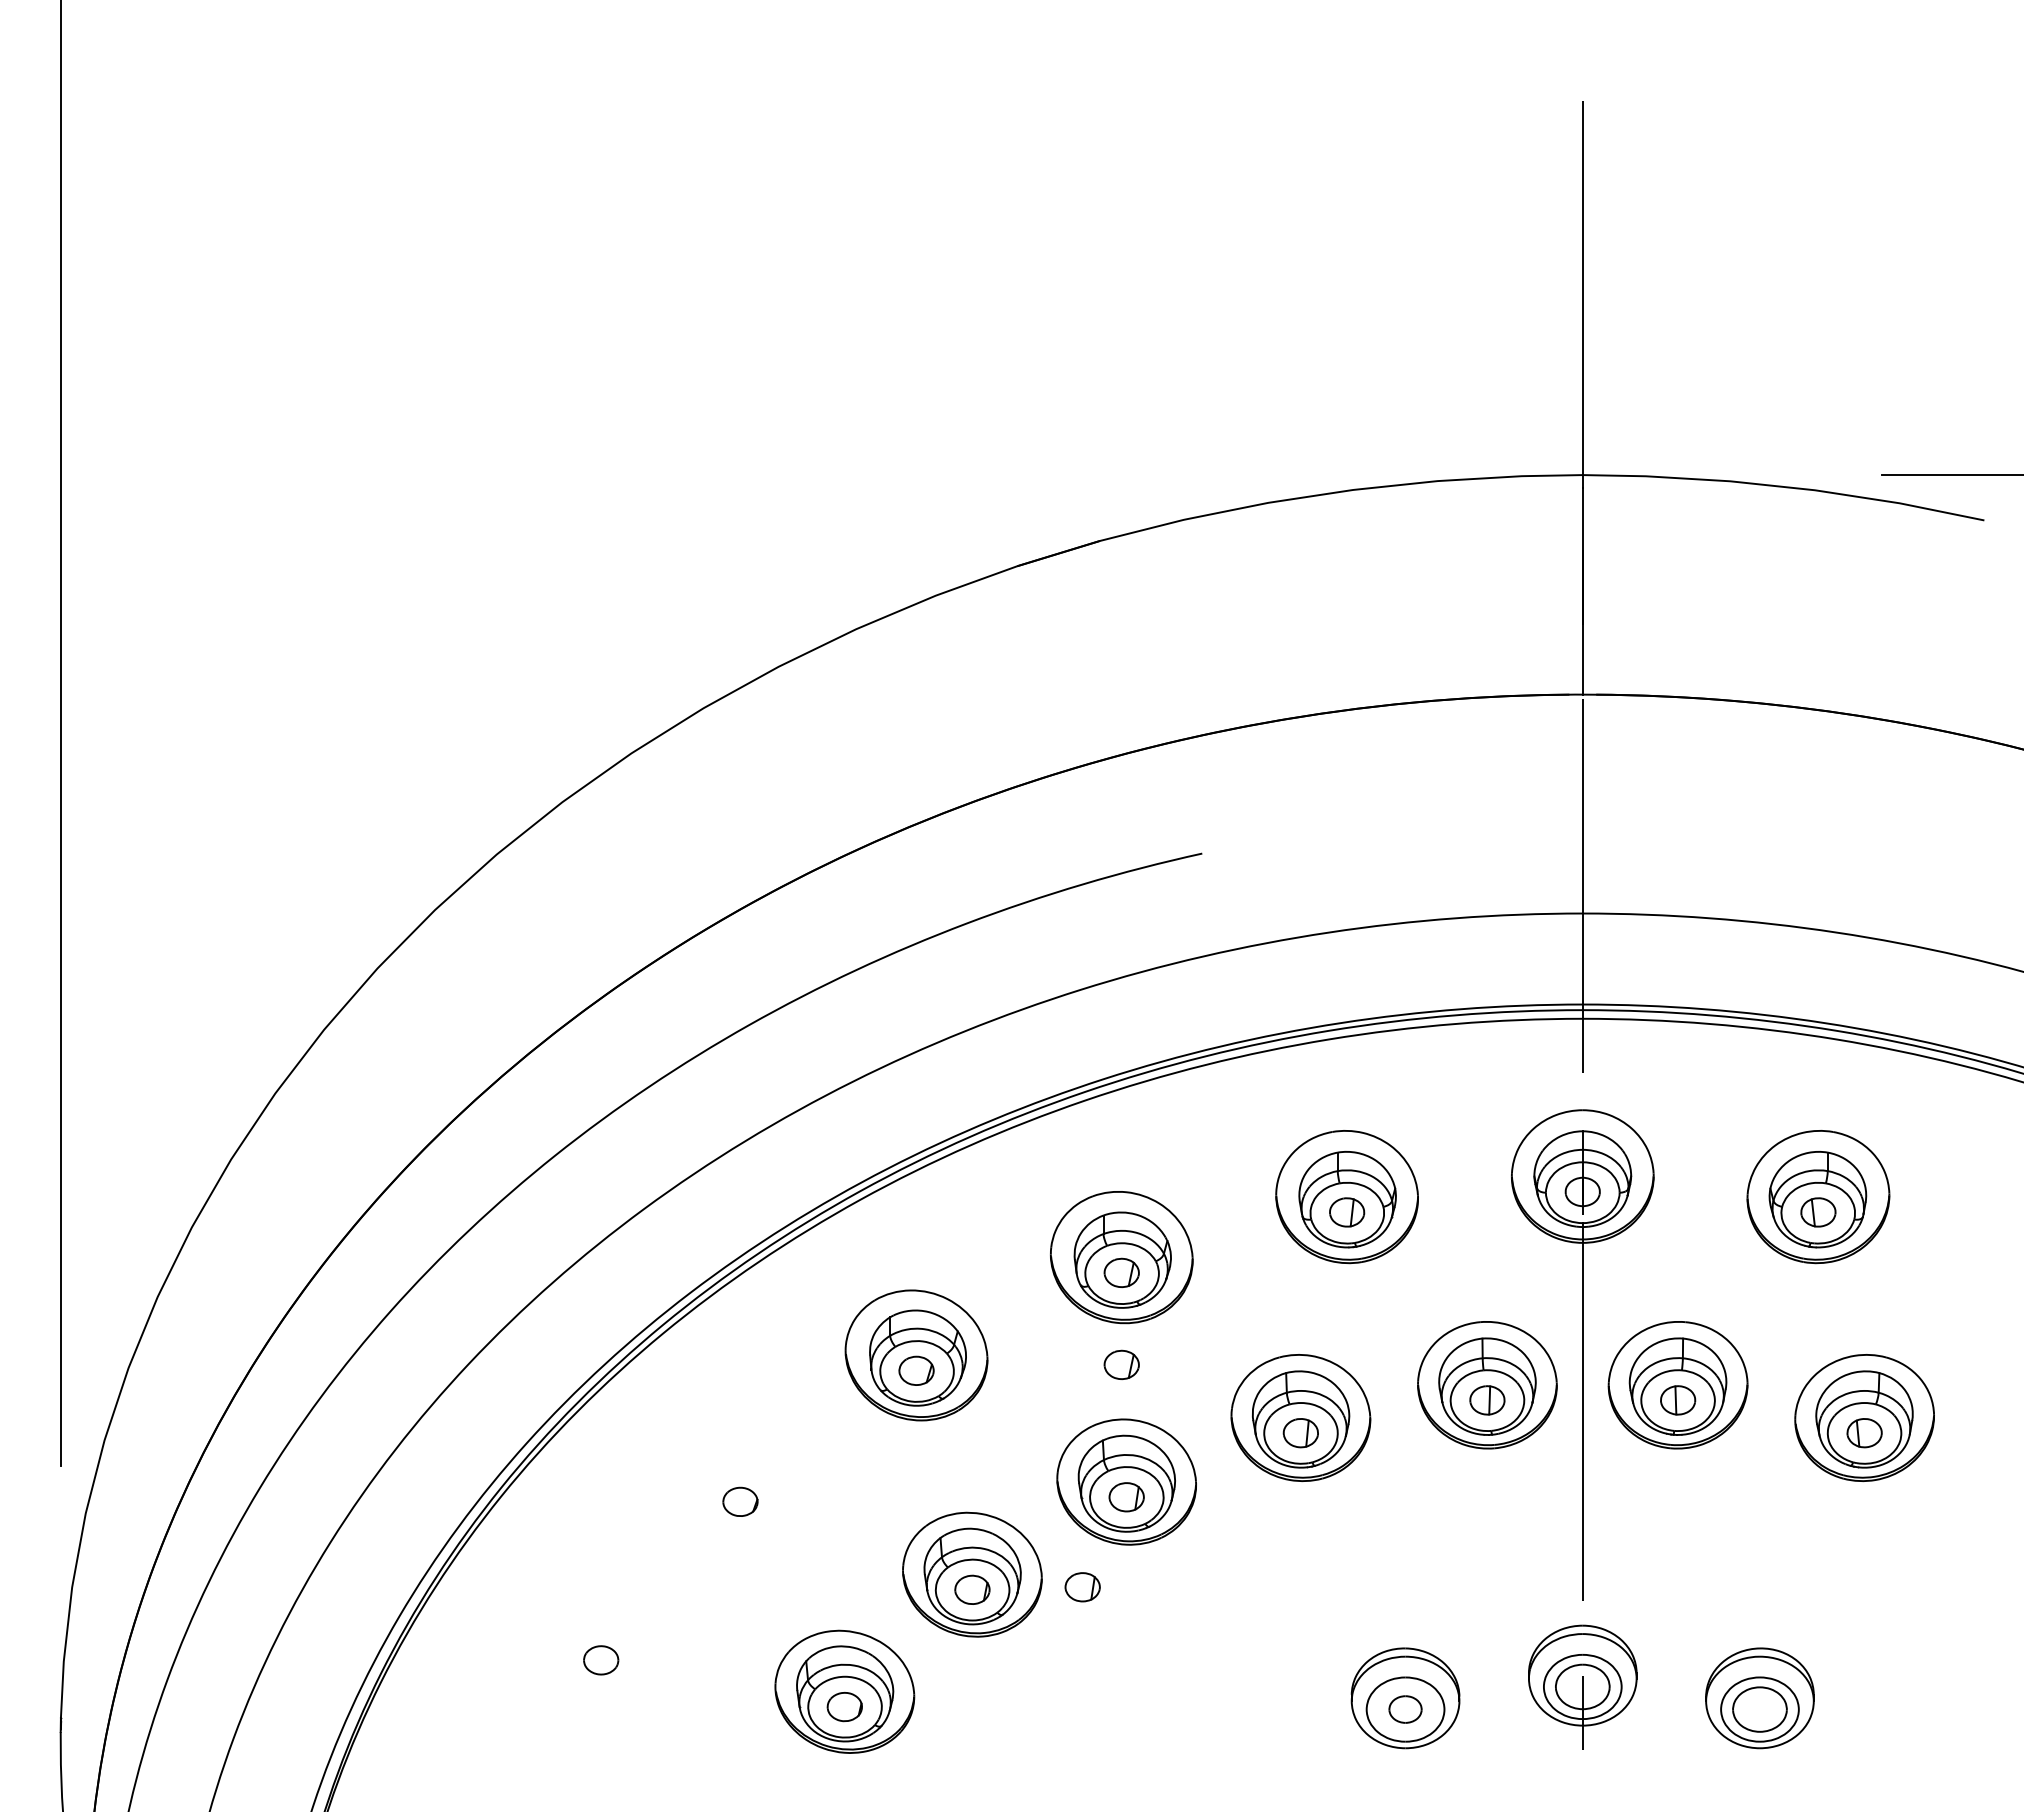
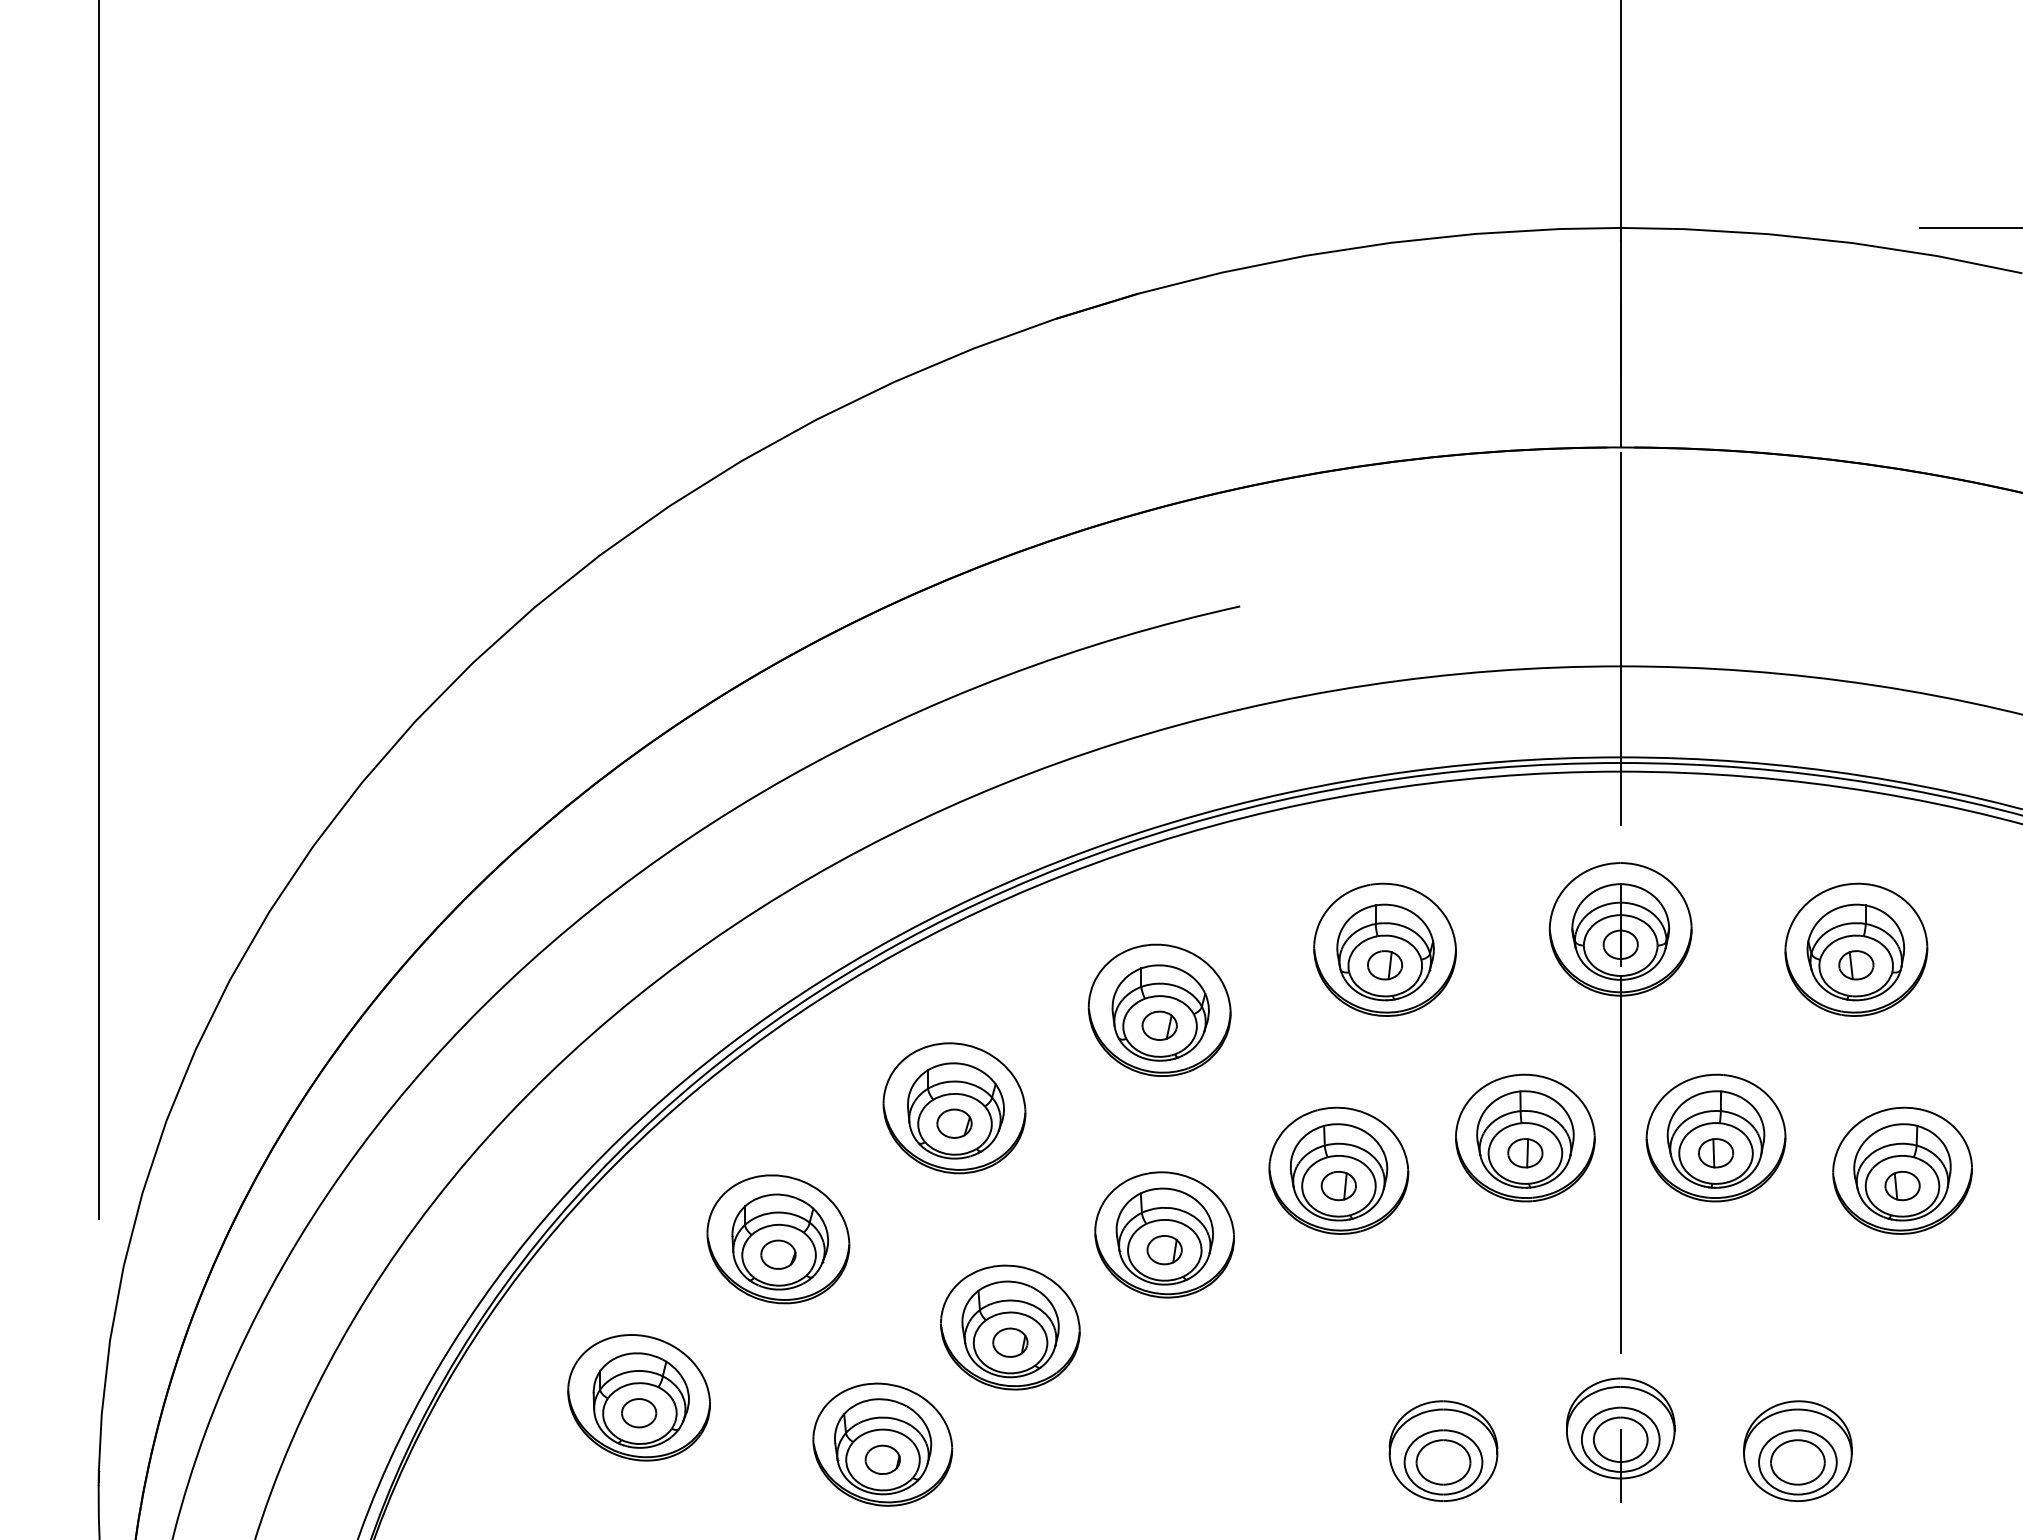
part: (1121, 1364) -> (1159, 1117), removed
part: (740, 1486) -> (778, 1239), added
part: (1082, 1587) -> (1120, 1340), removed
part: (600, 1644) -> (638, 1397), added
part: (1405, 1709) -> (1443, 1462), size x1.67

